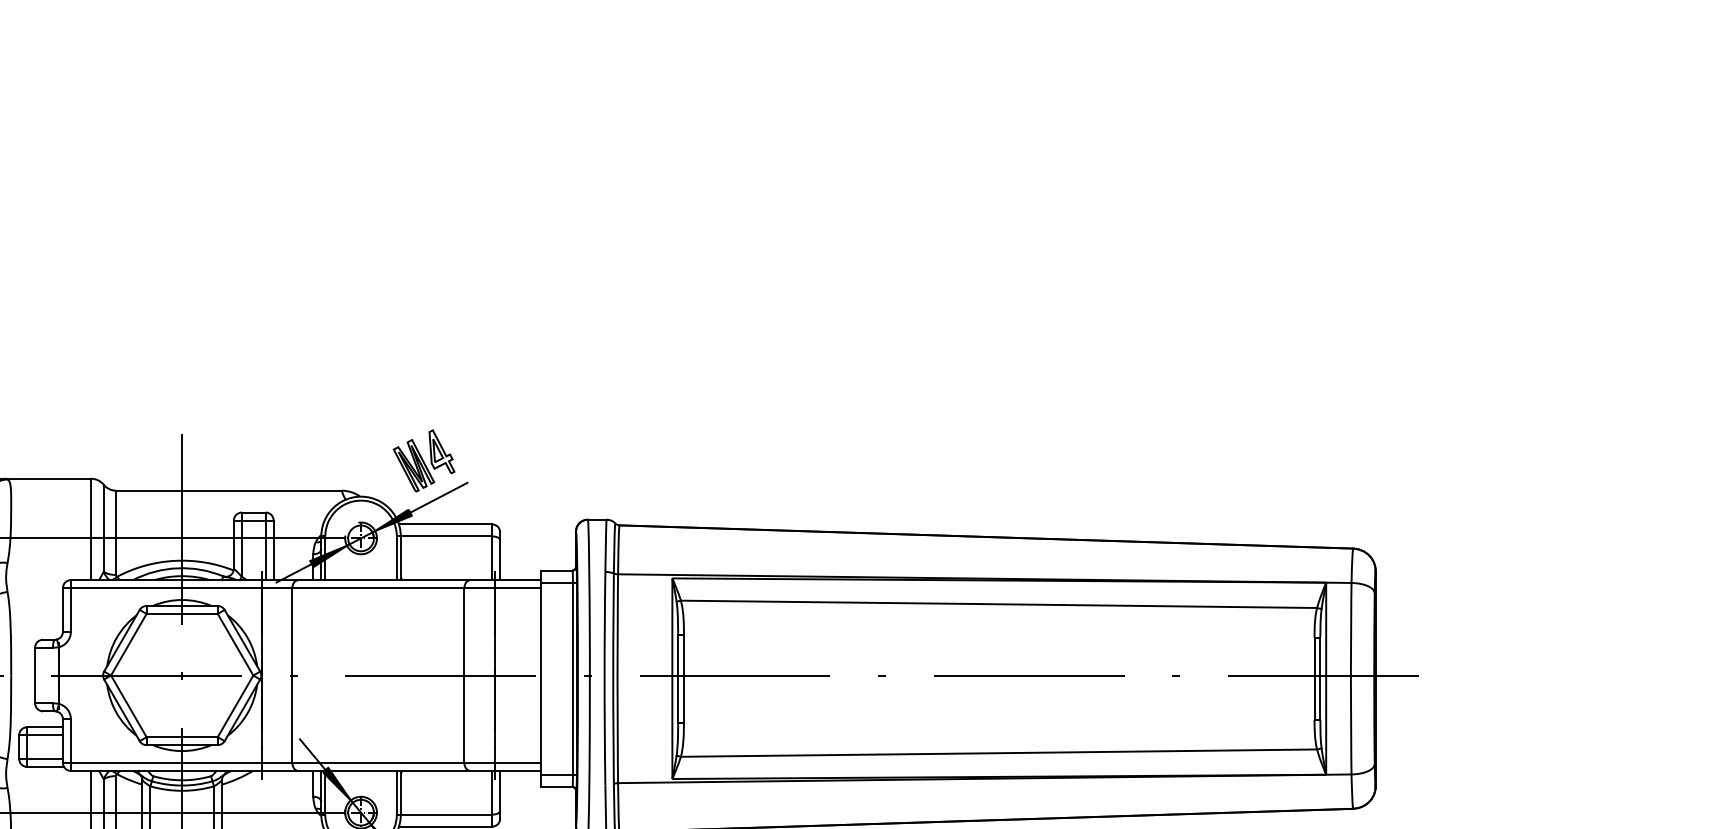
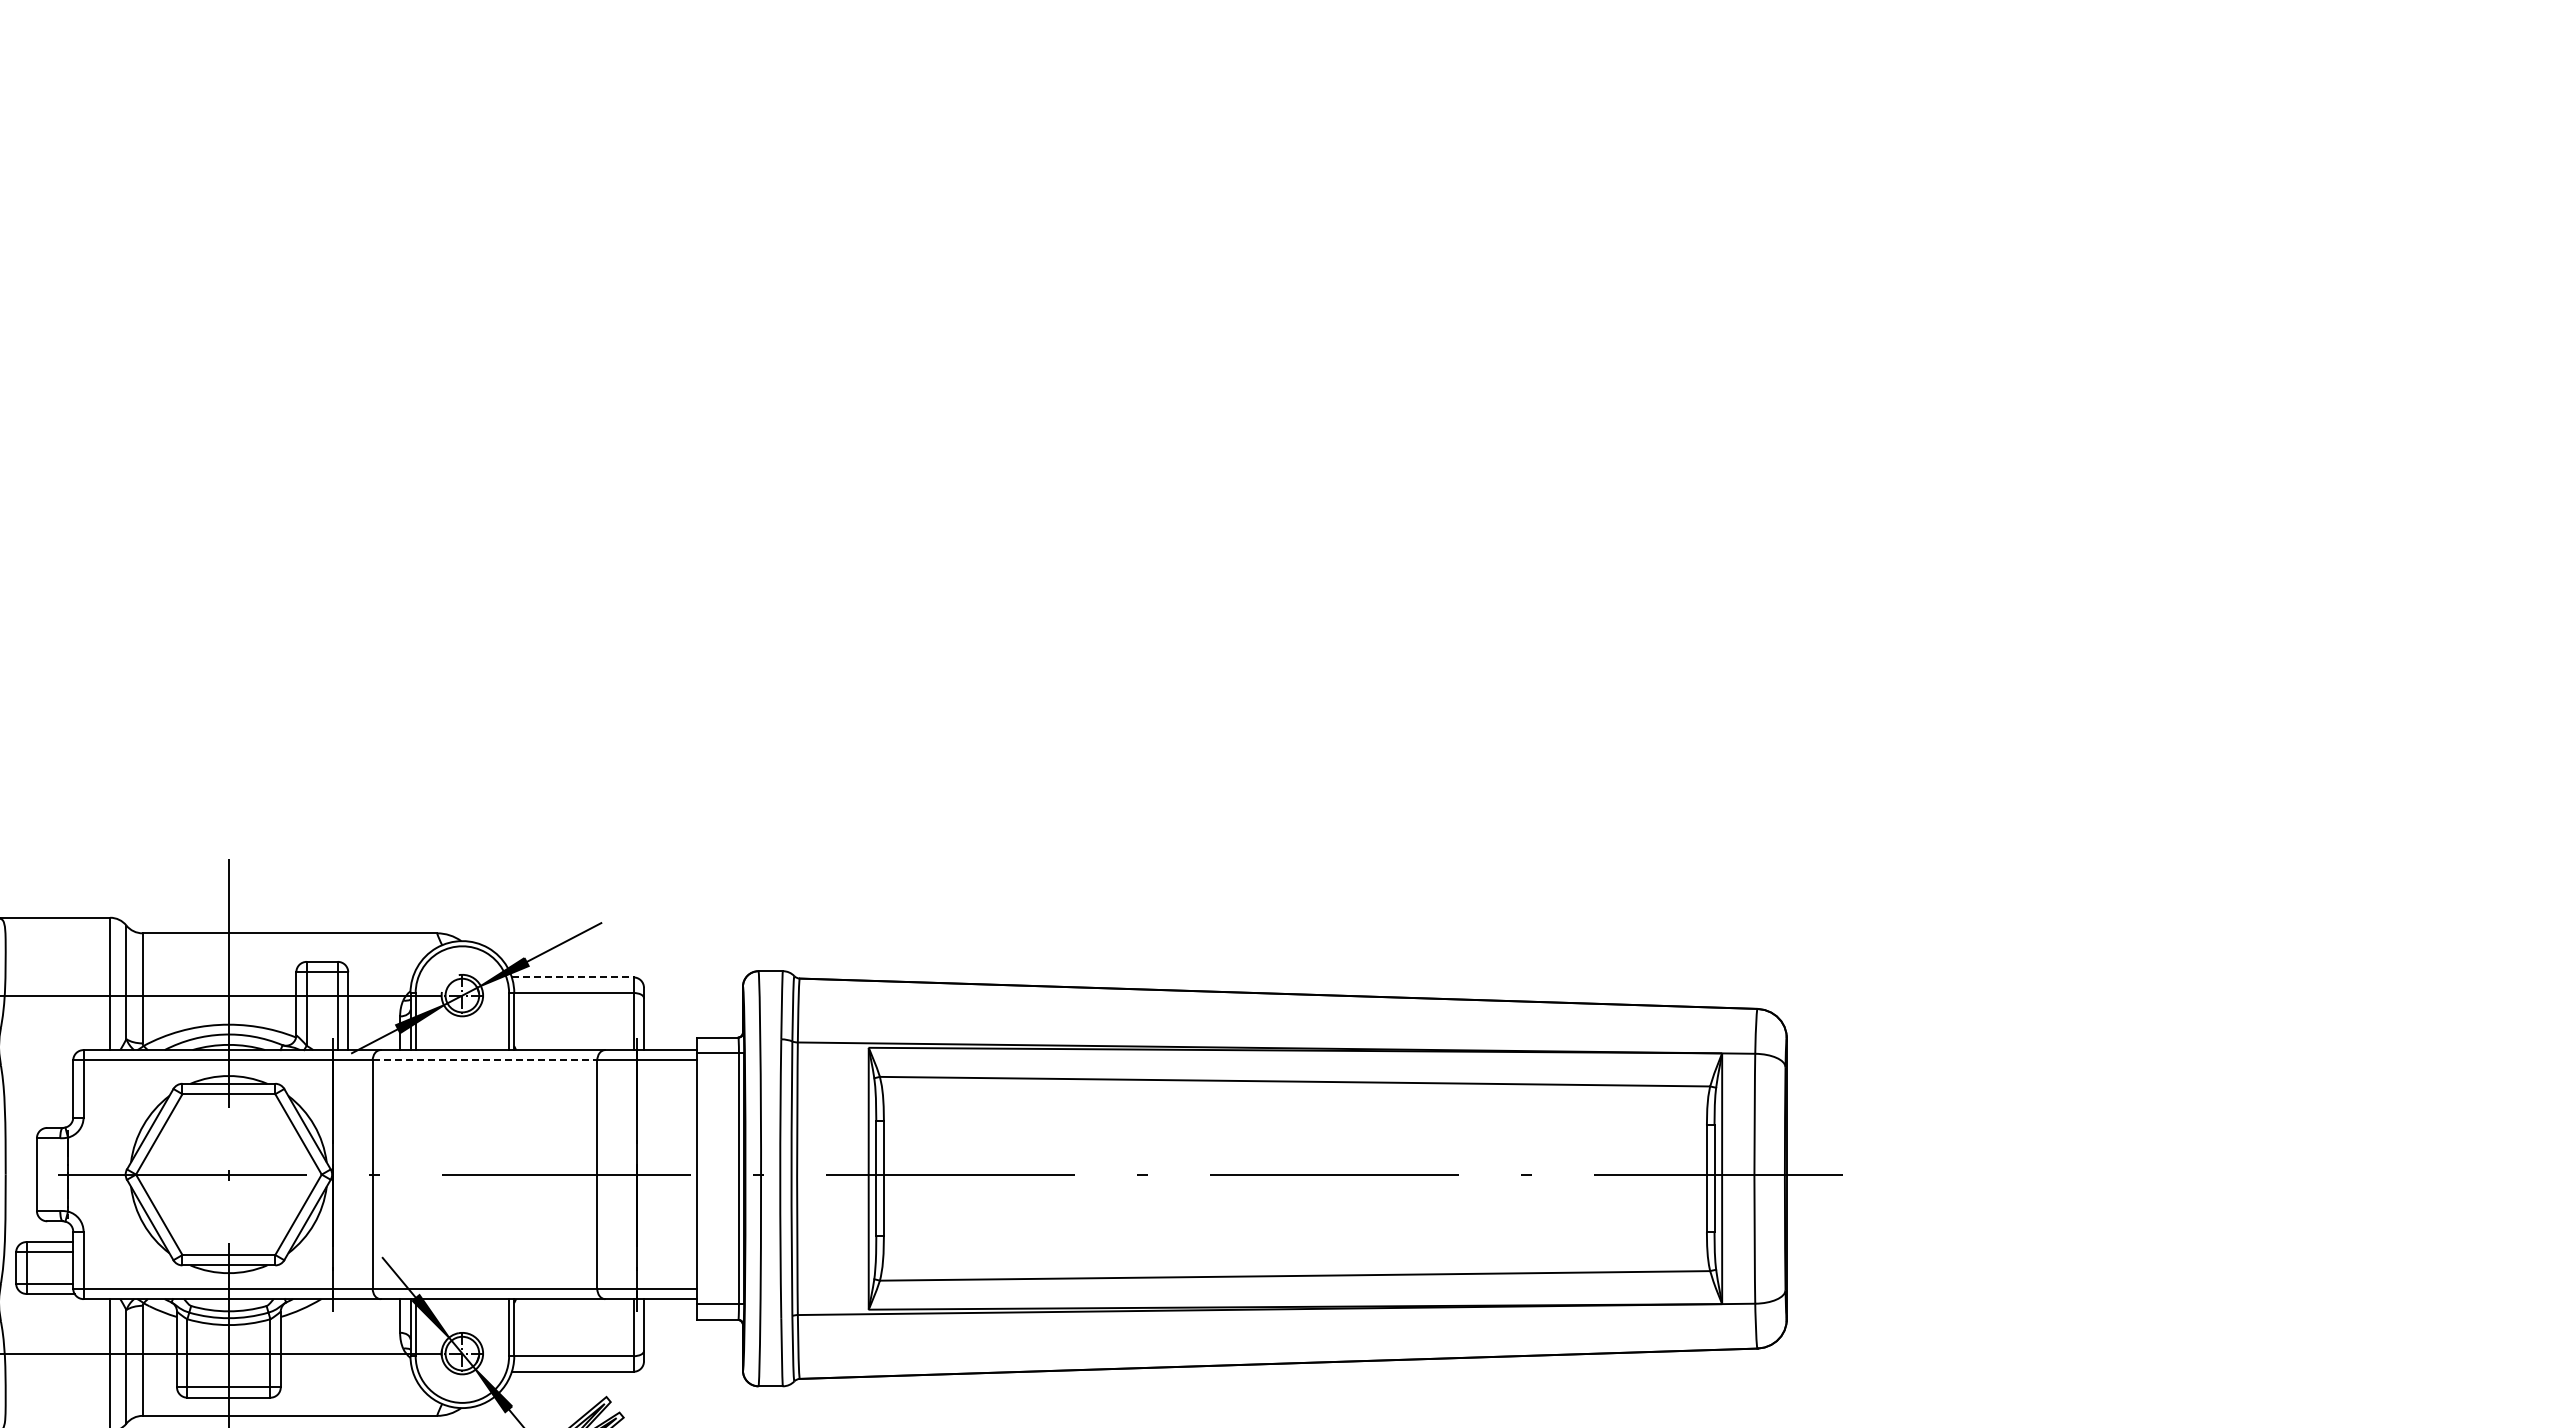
part: (423, 460) -> (544, 894), removed
line: (445, 524) -> (572, 977), solid -> dashed
line: (378, 588) -> (485, 1060), solid -> dashed

